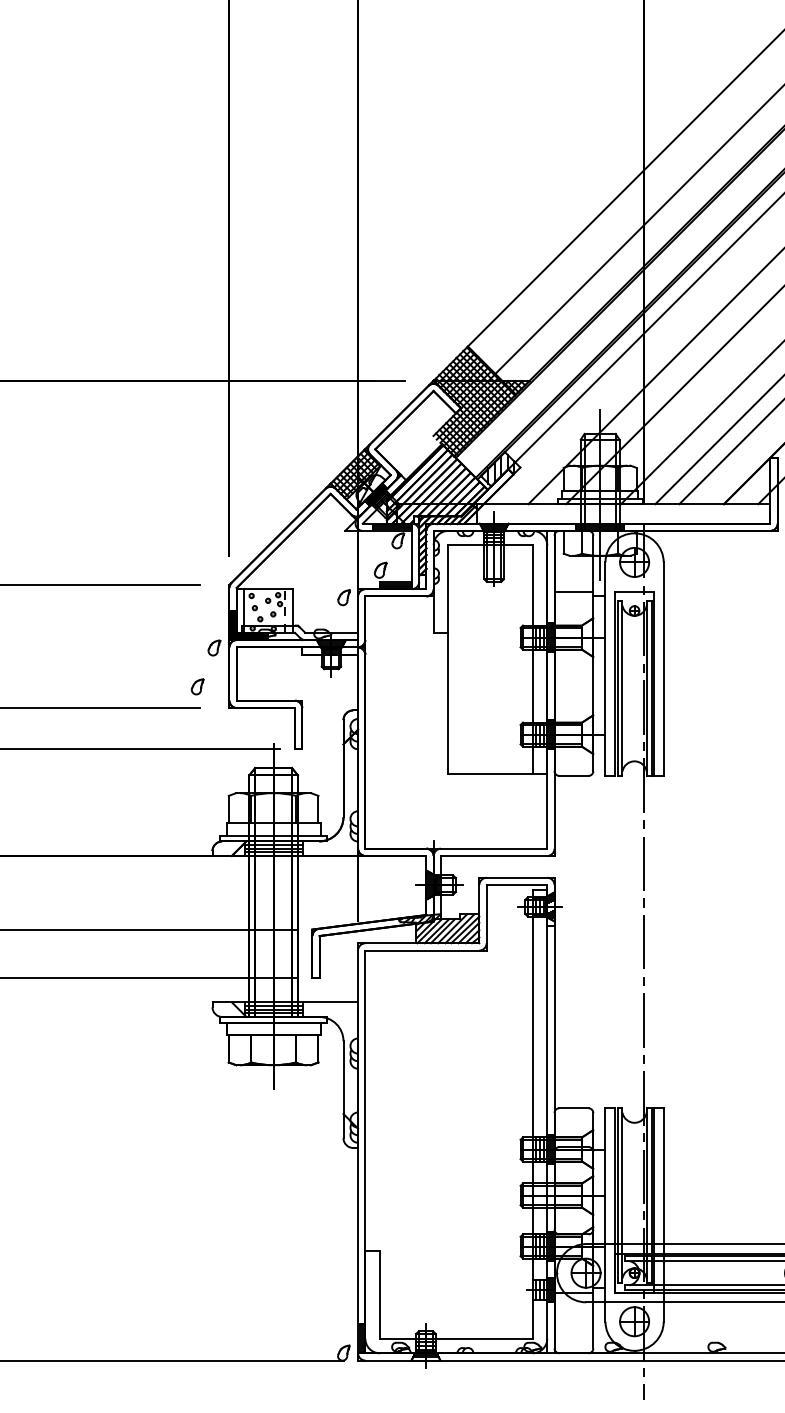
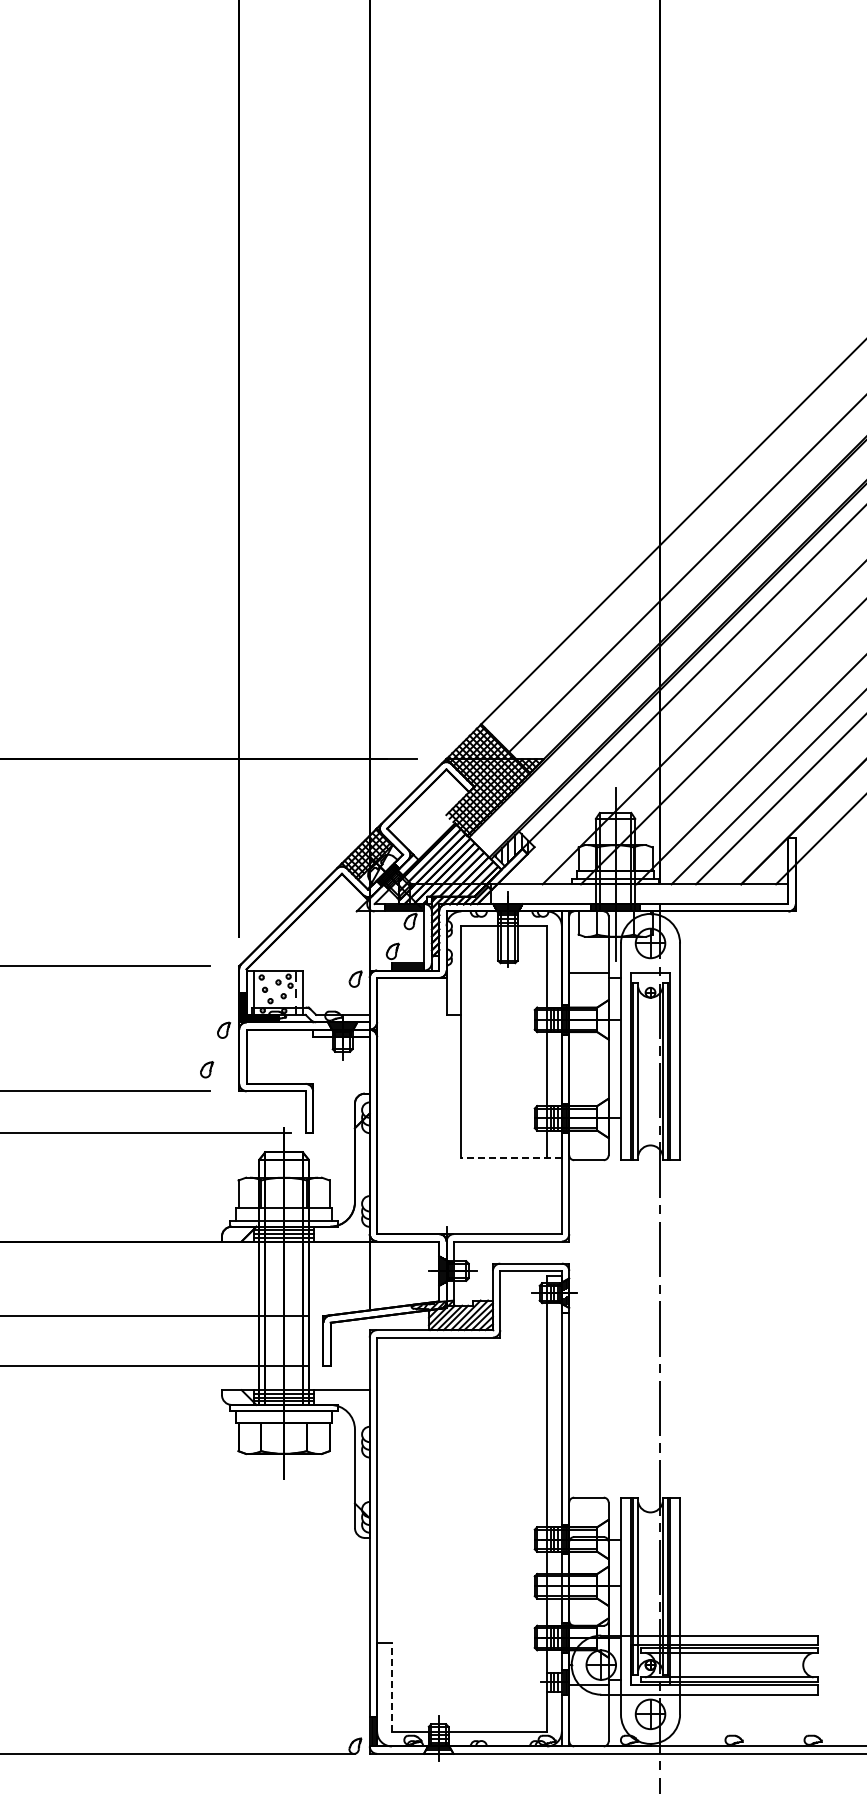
line: (497, 773) -> (511, 1157), solid -> dashed
line: (379, 1294) -> (391, 1686), solid -> dashed

